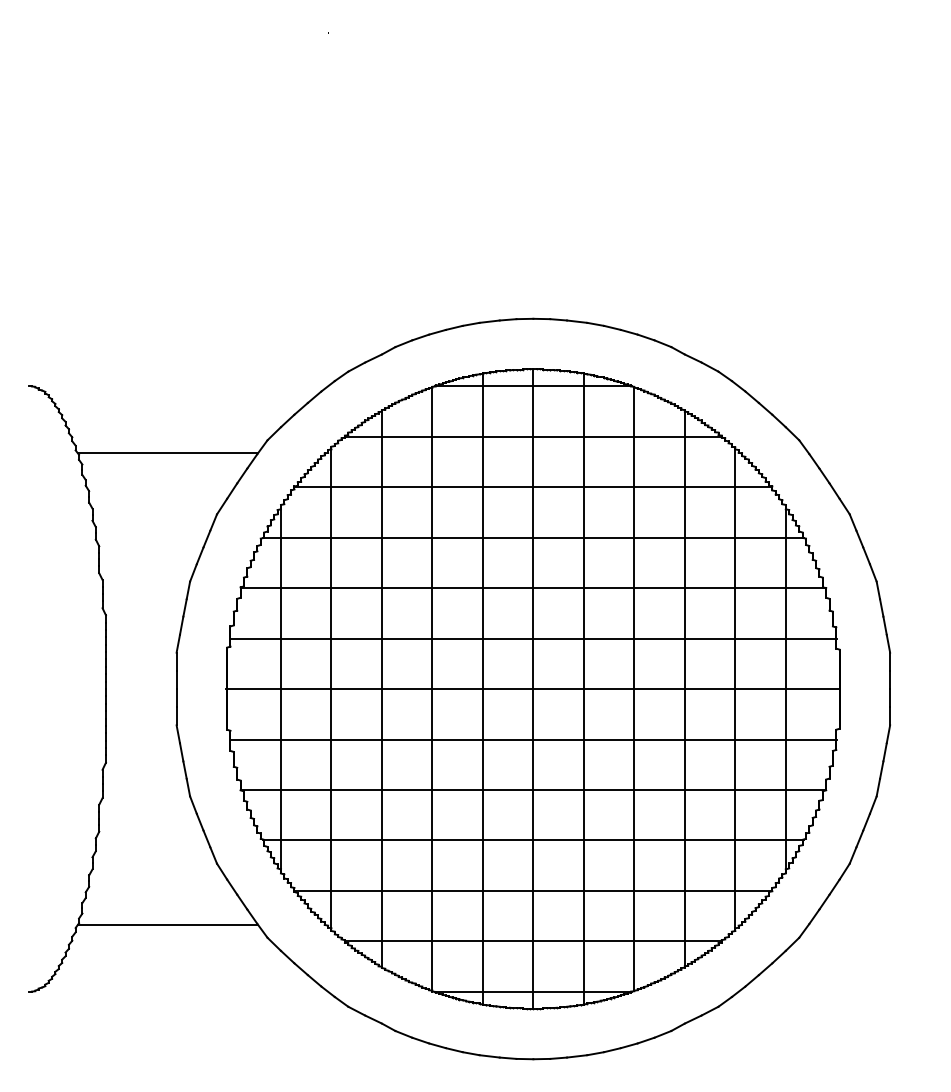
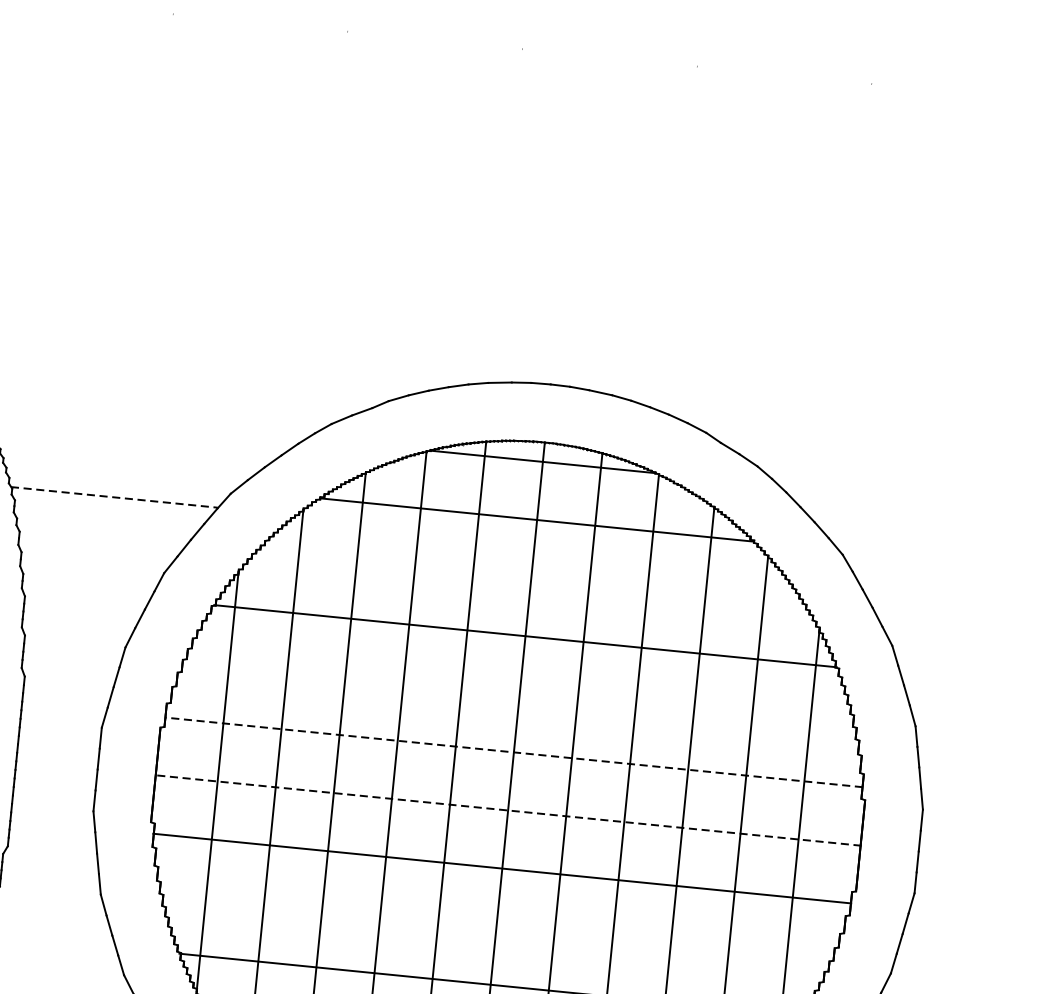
line: (167, 453) -> (114, 497), solid -> dashed
line: (533, 487) -> (531, 578), removed
line: (532, 588) -> (518, 694), removed
line: (532, 638) -> (512, 752), solid -> dashed
line: (532, 689) -> (507, 810), solid -> dashed
line: (532, 790) -> (495, 927), removed

